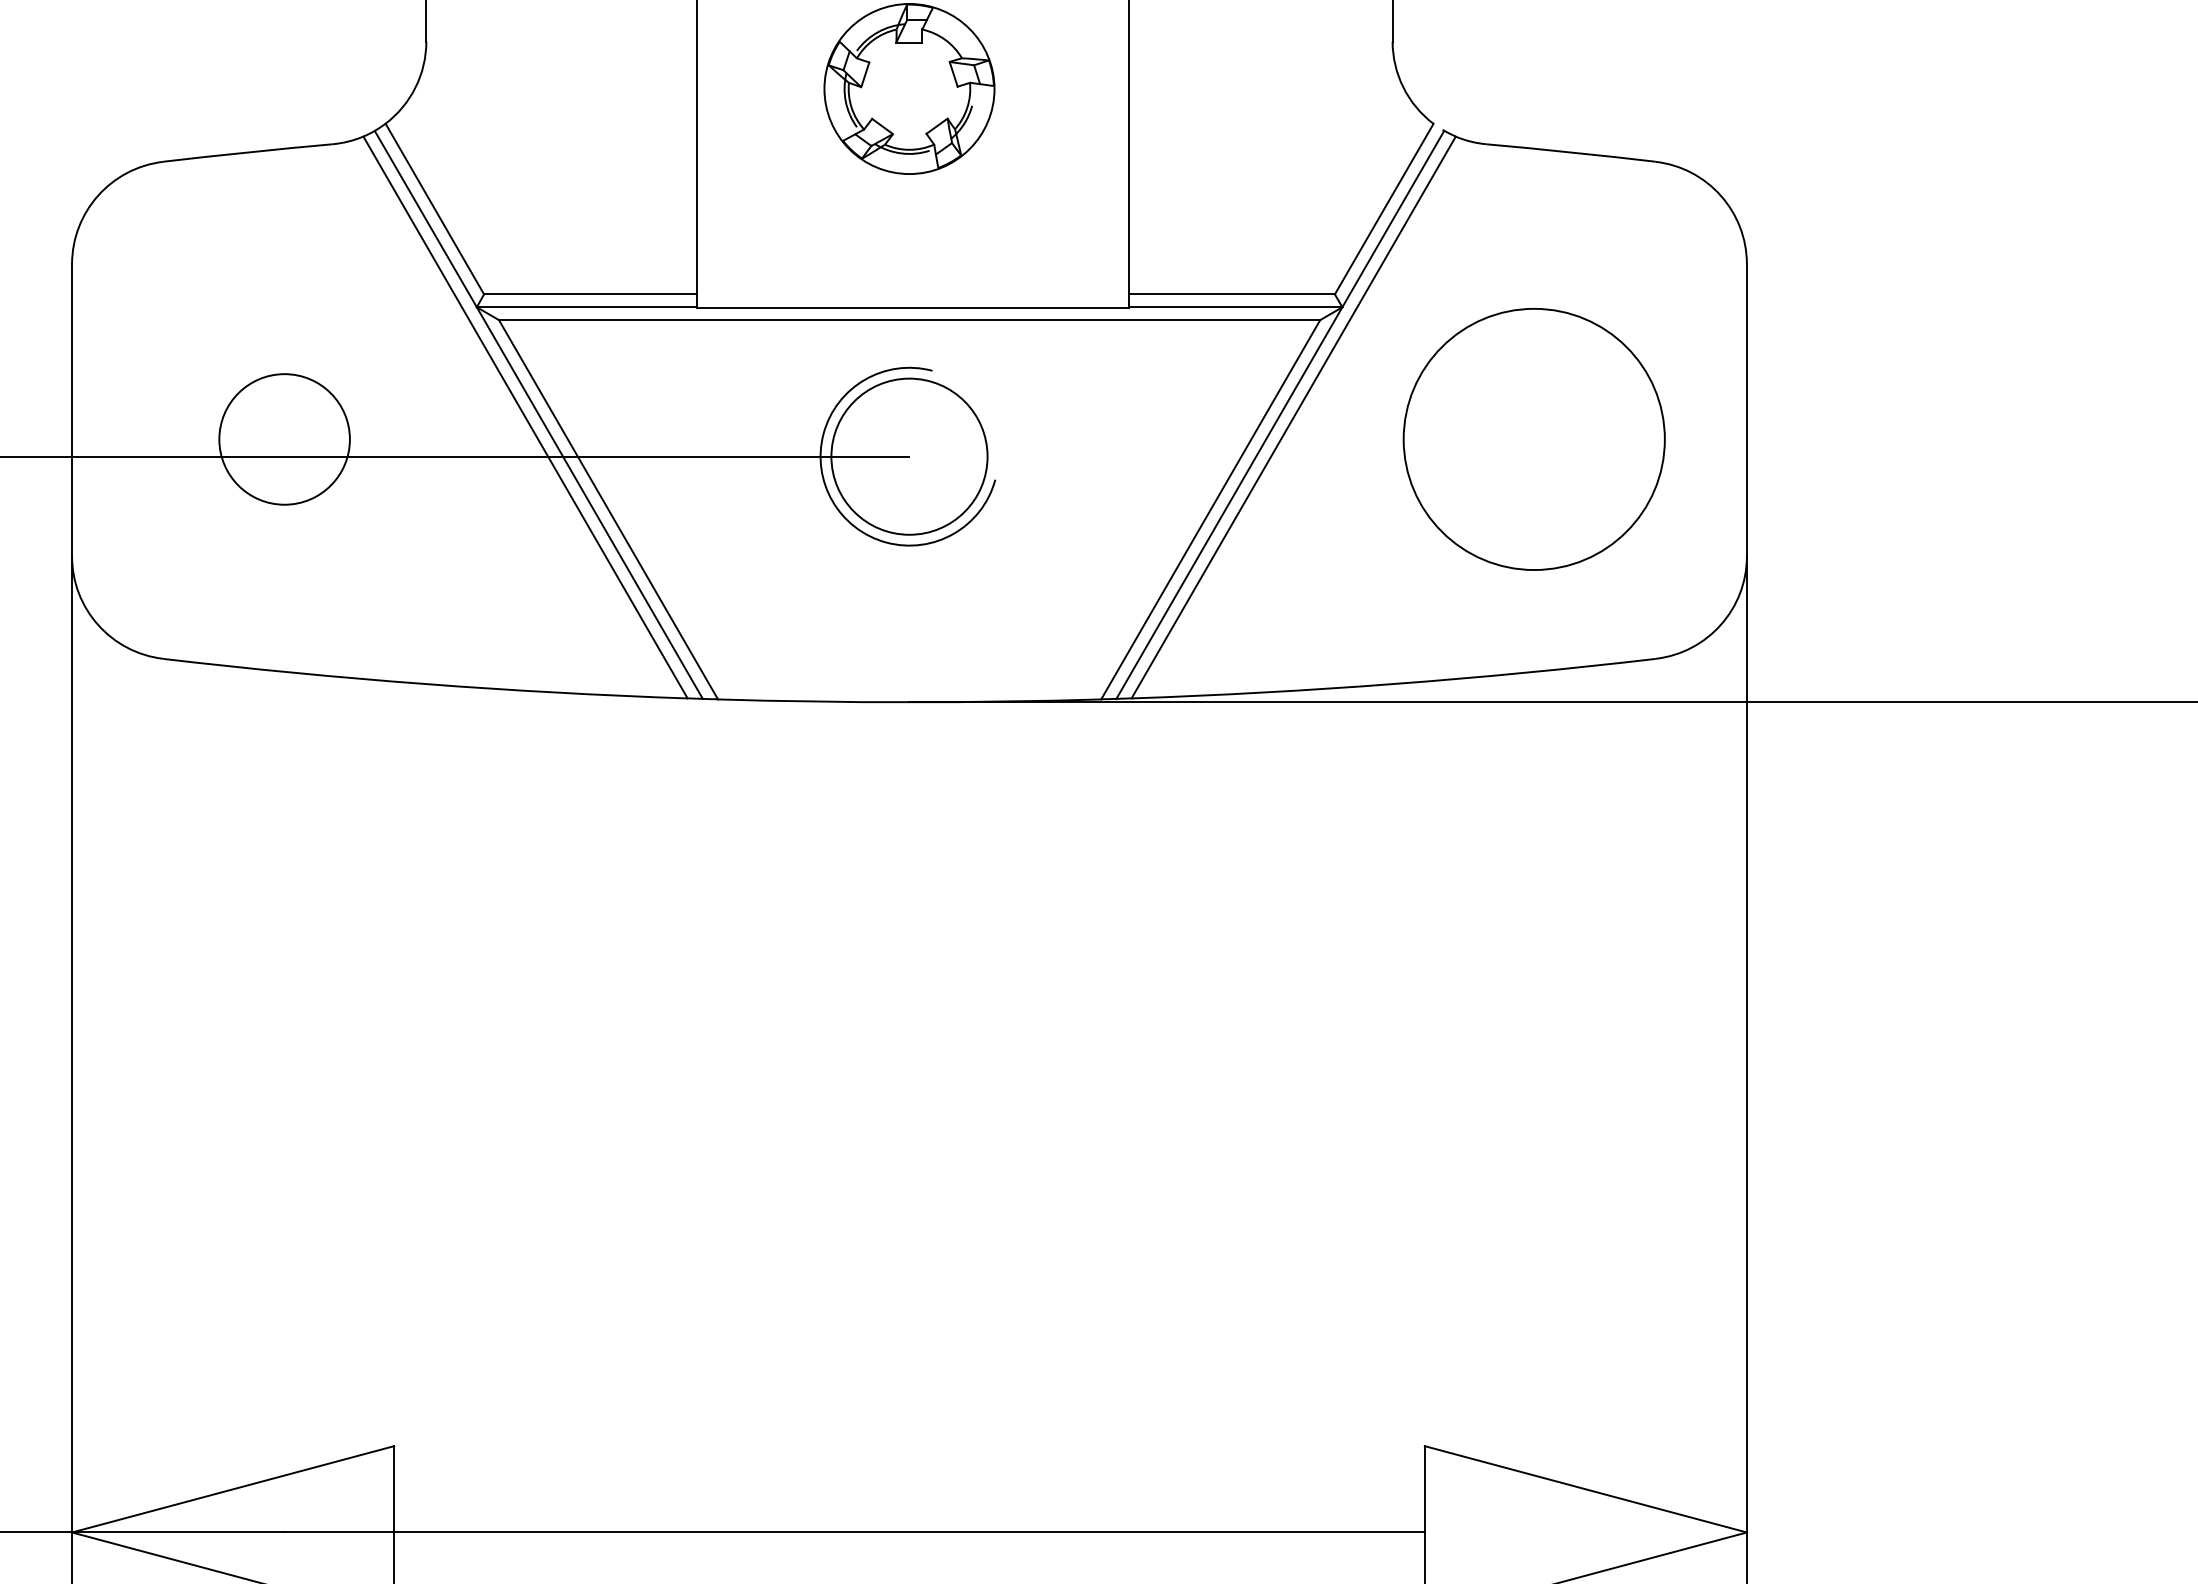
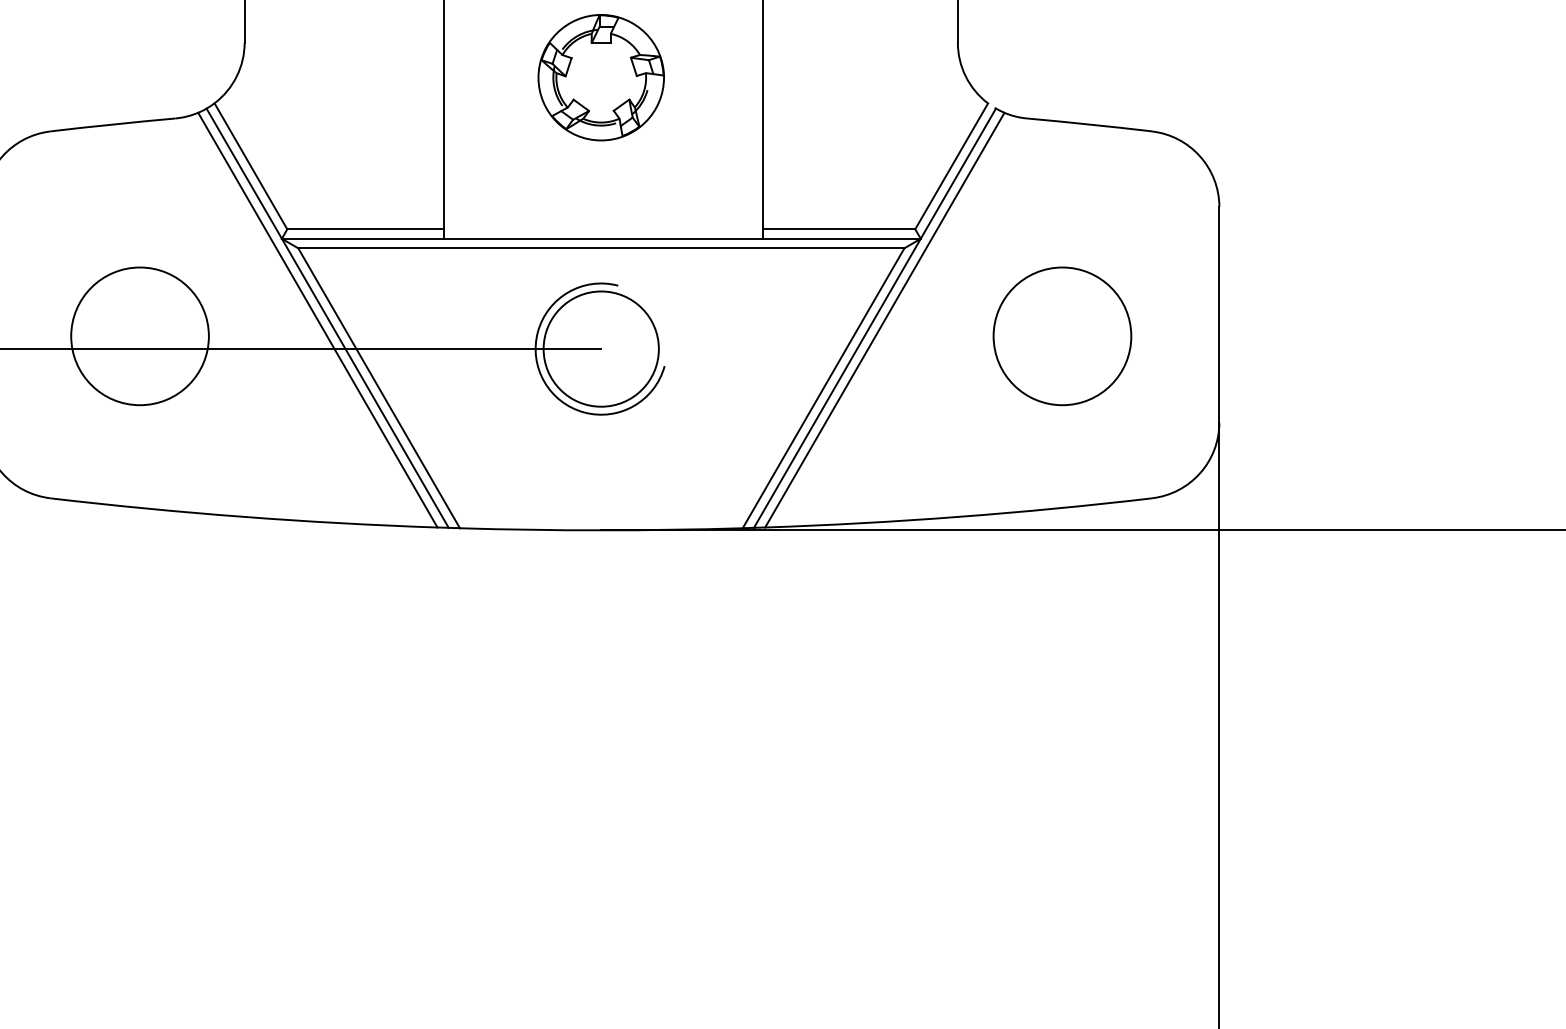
circle: (284, 439) -> (139, 336), size x1.43
circle: (1534, 439) -> (1062, 336), size x0.71

